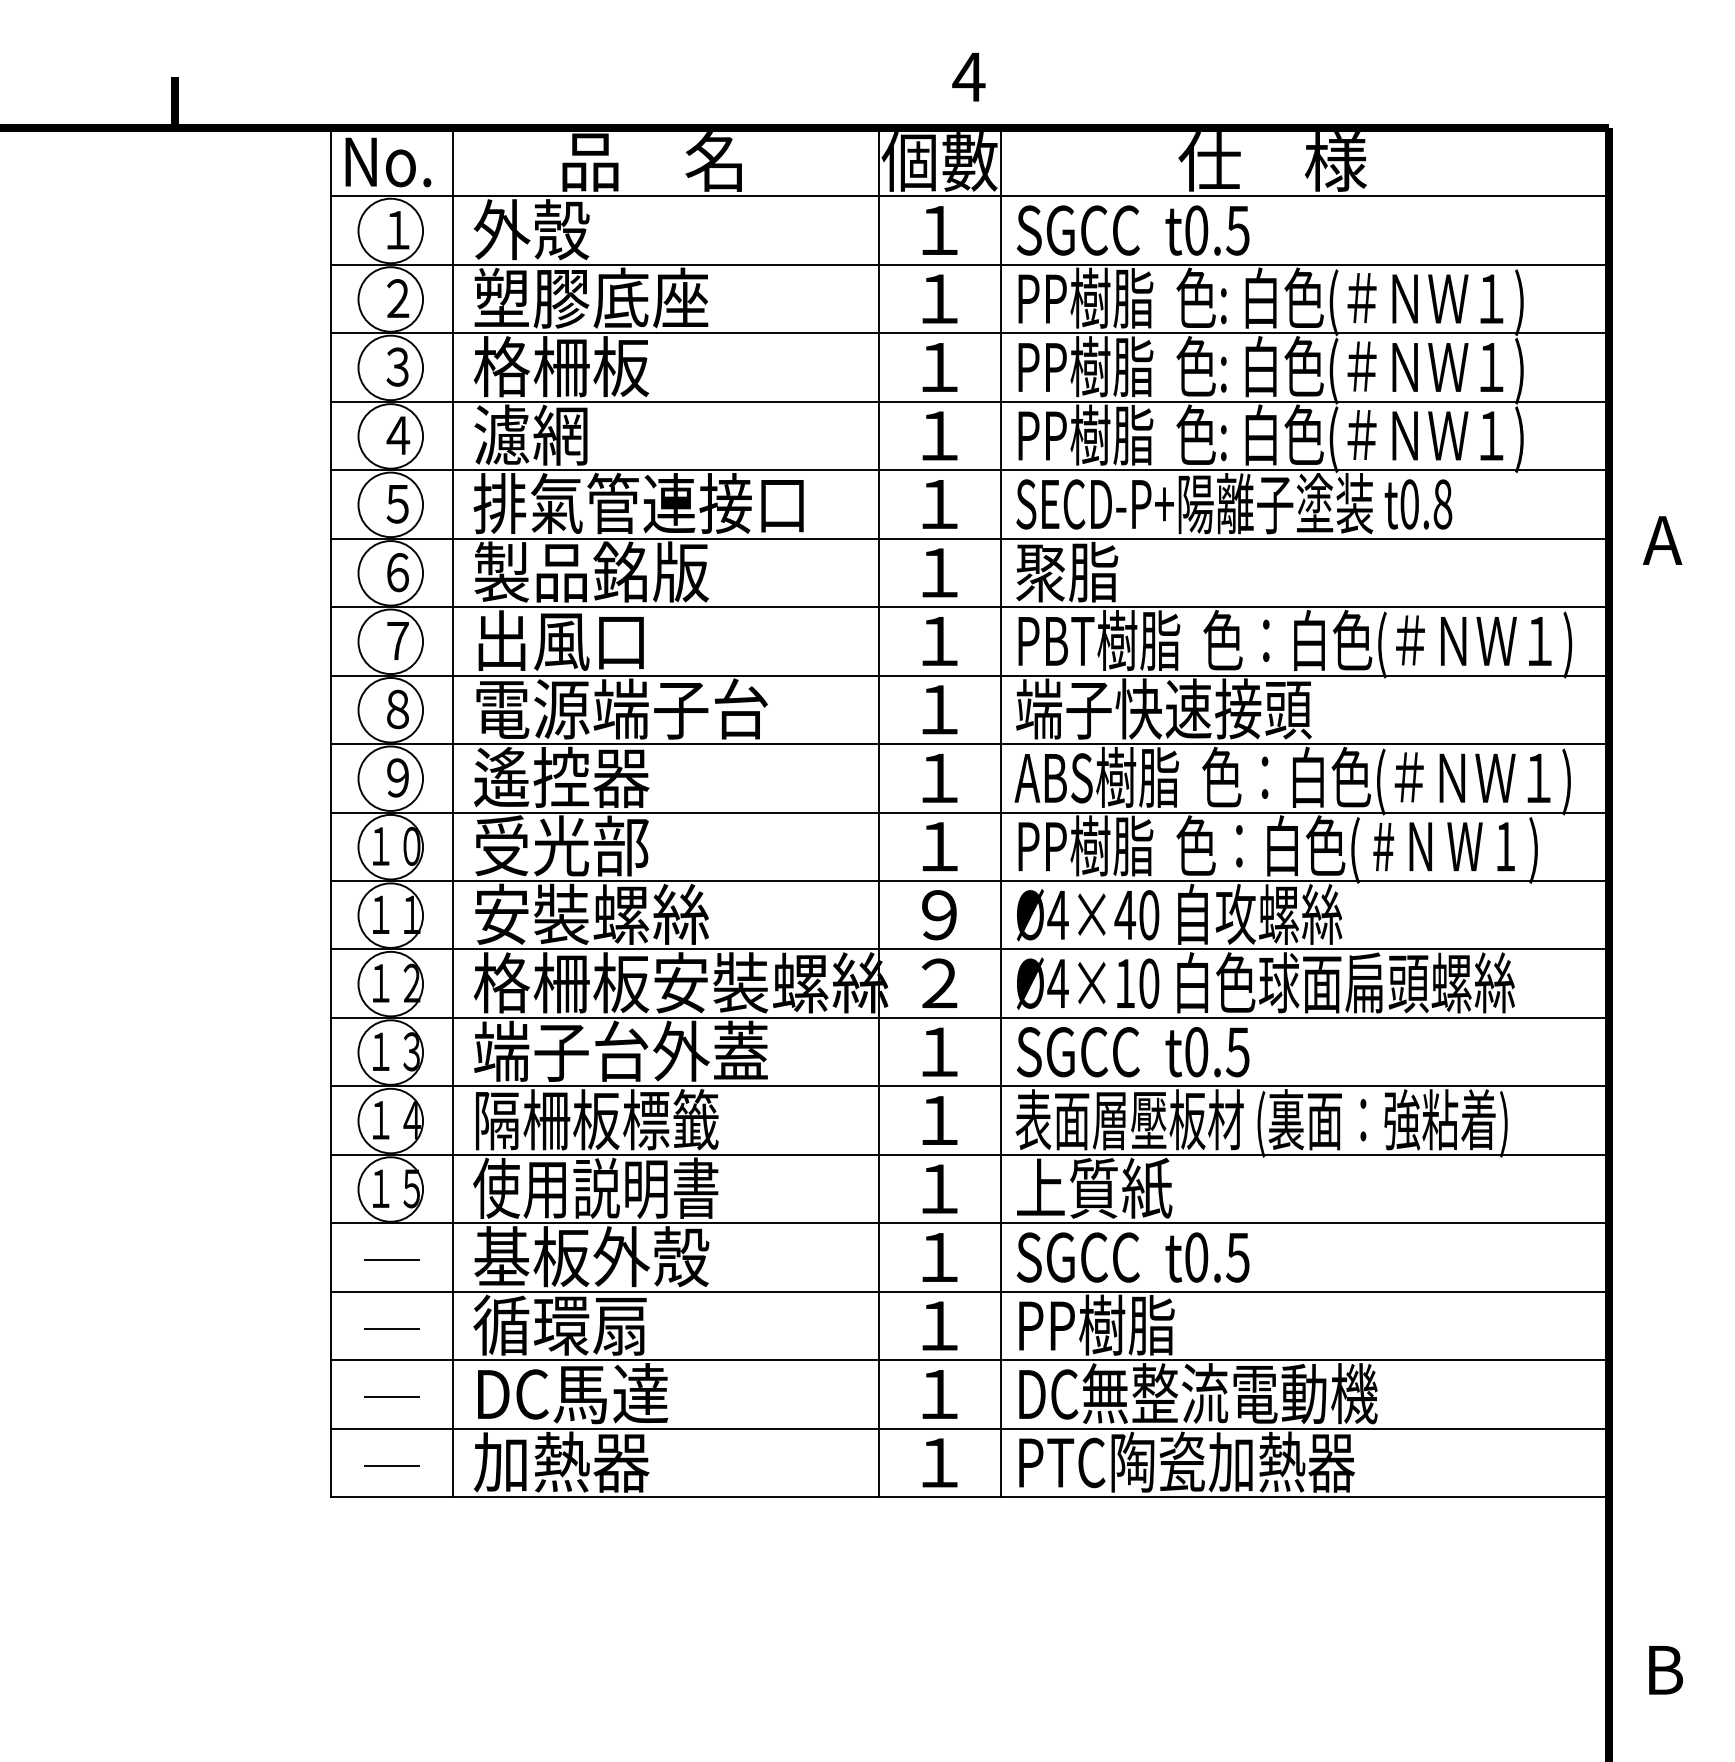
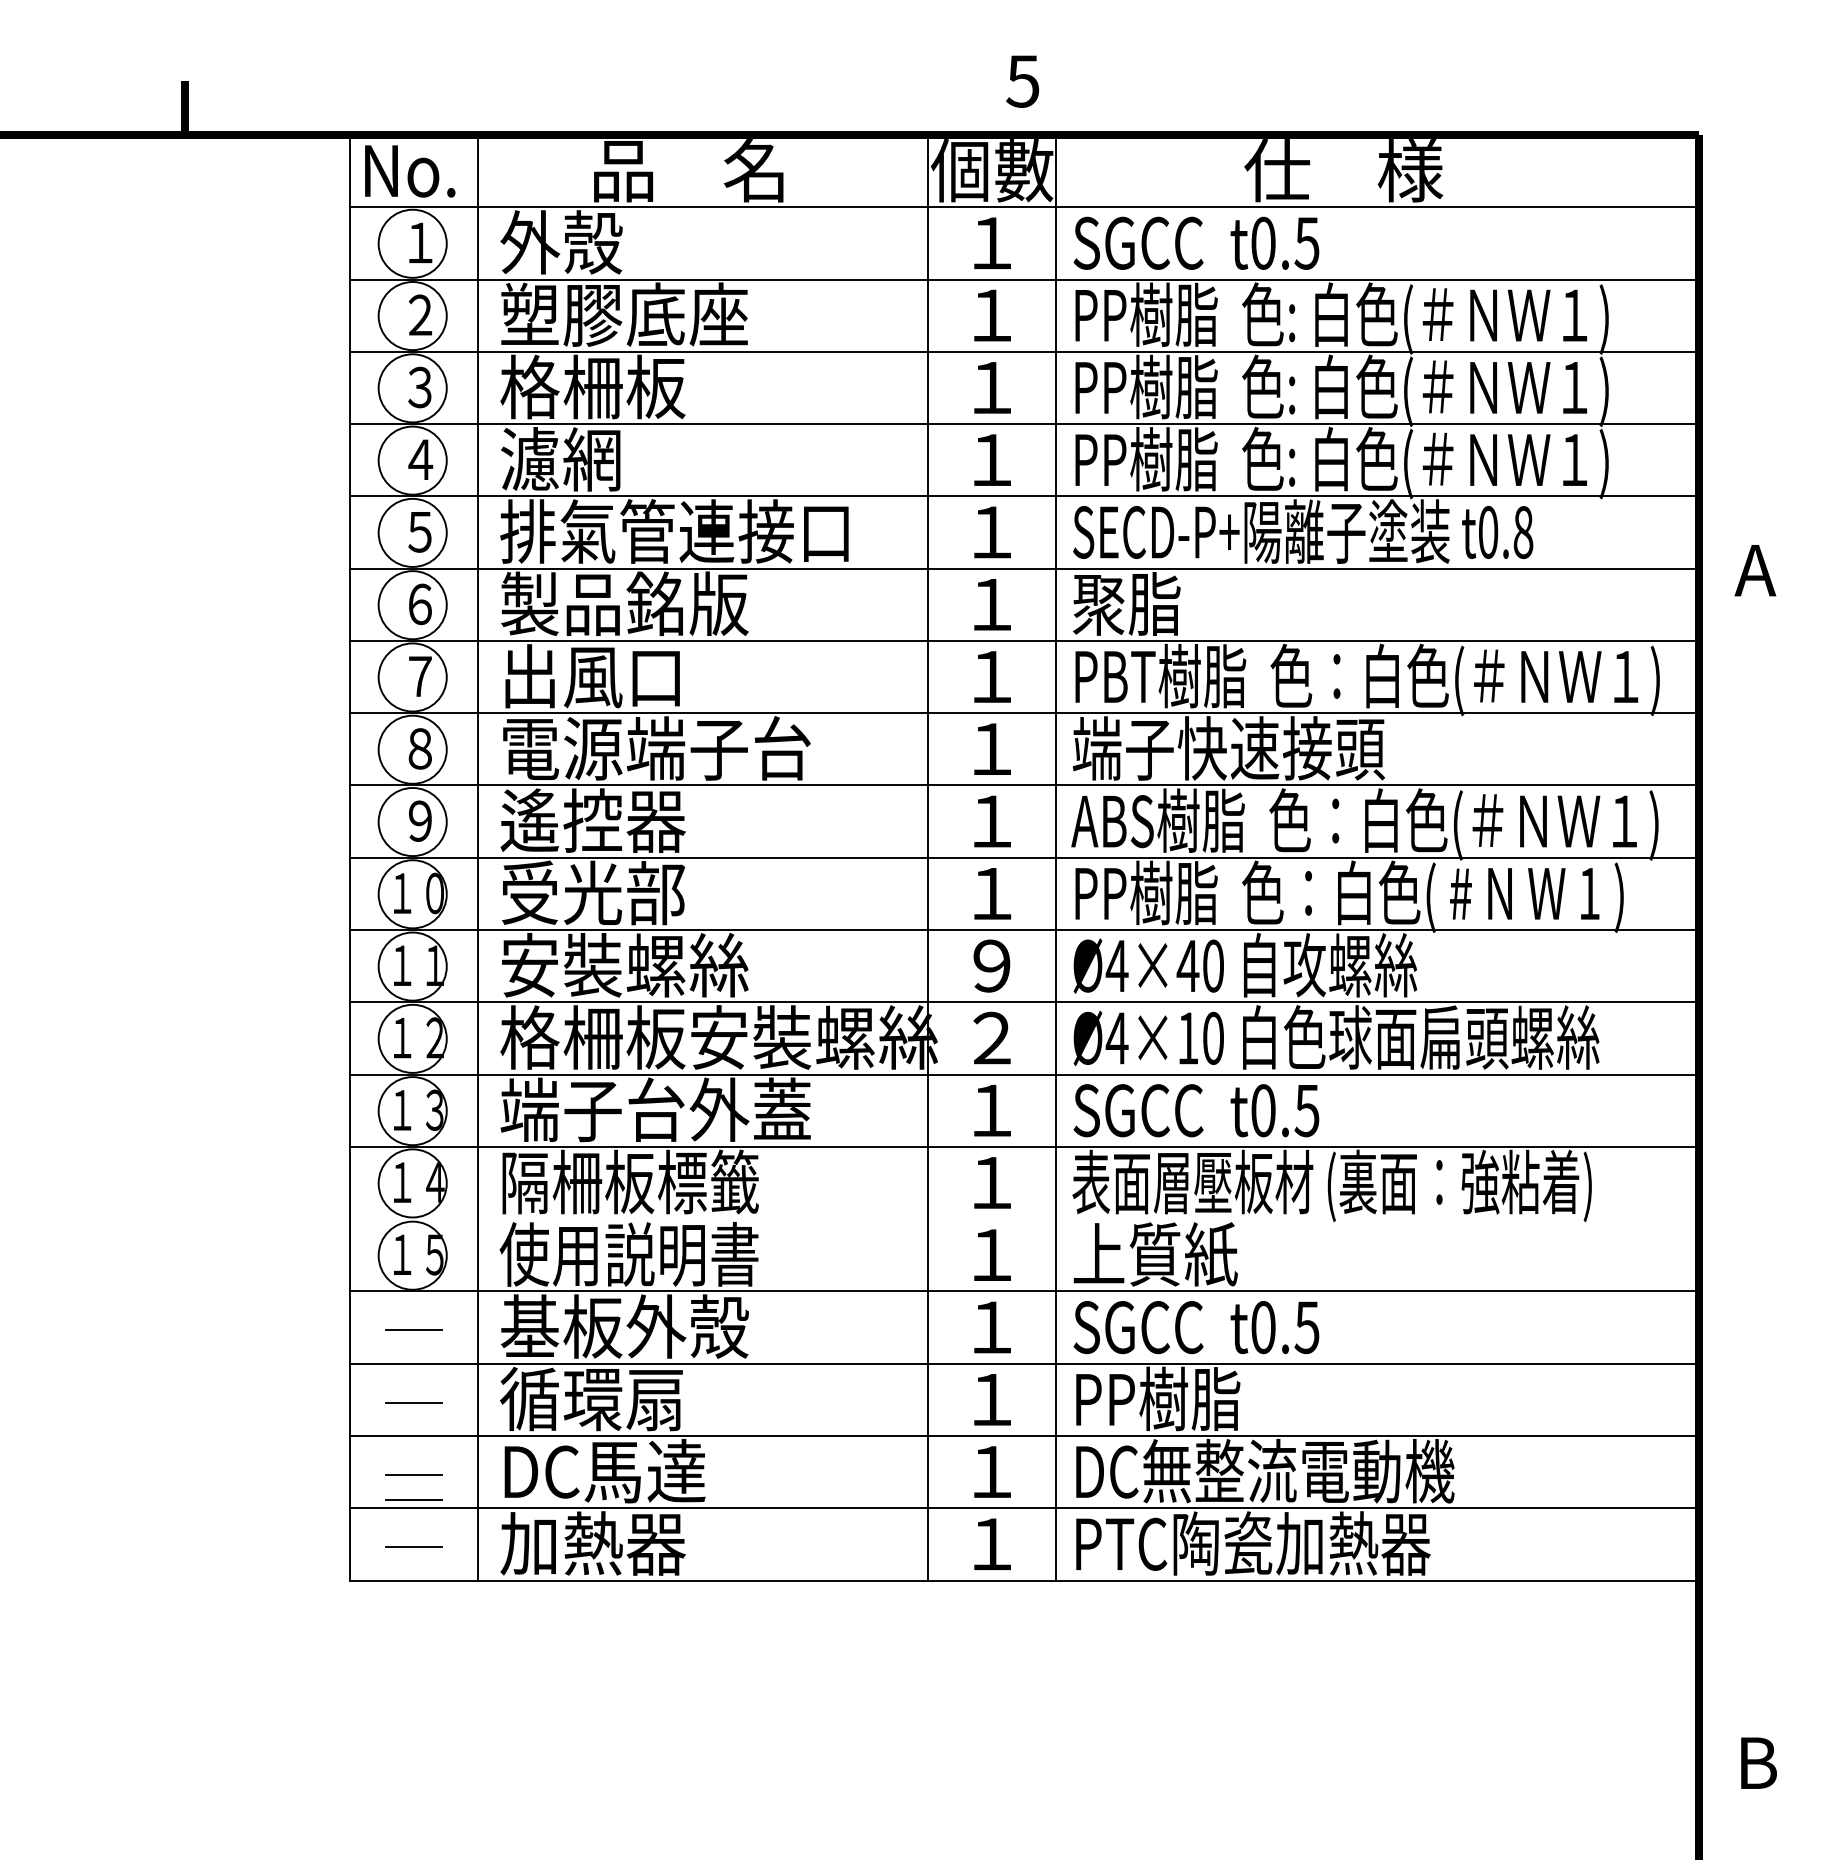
text: (968, 77) -> (1022, 81), 4 -> 5
line: (970, 1154) -> (1024, 1218), removed
line: (391, 1420) -> (413, 1499), added

